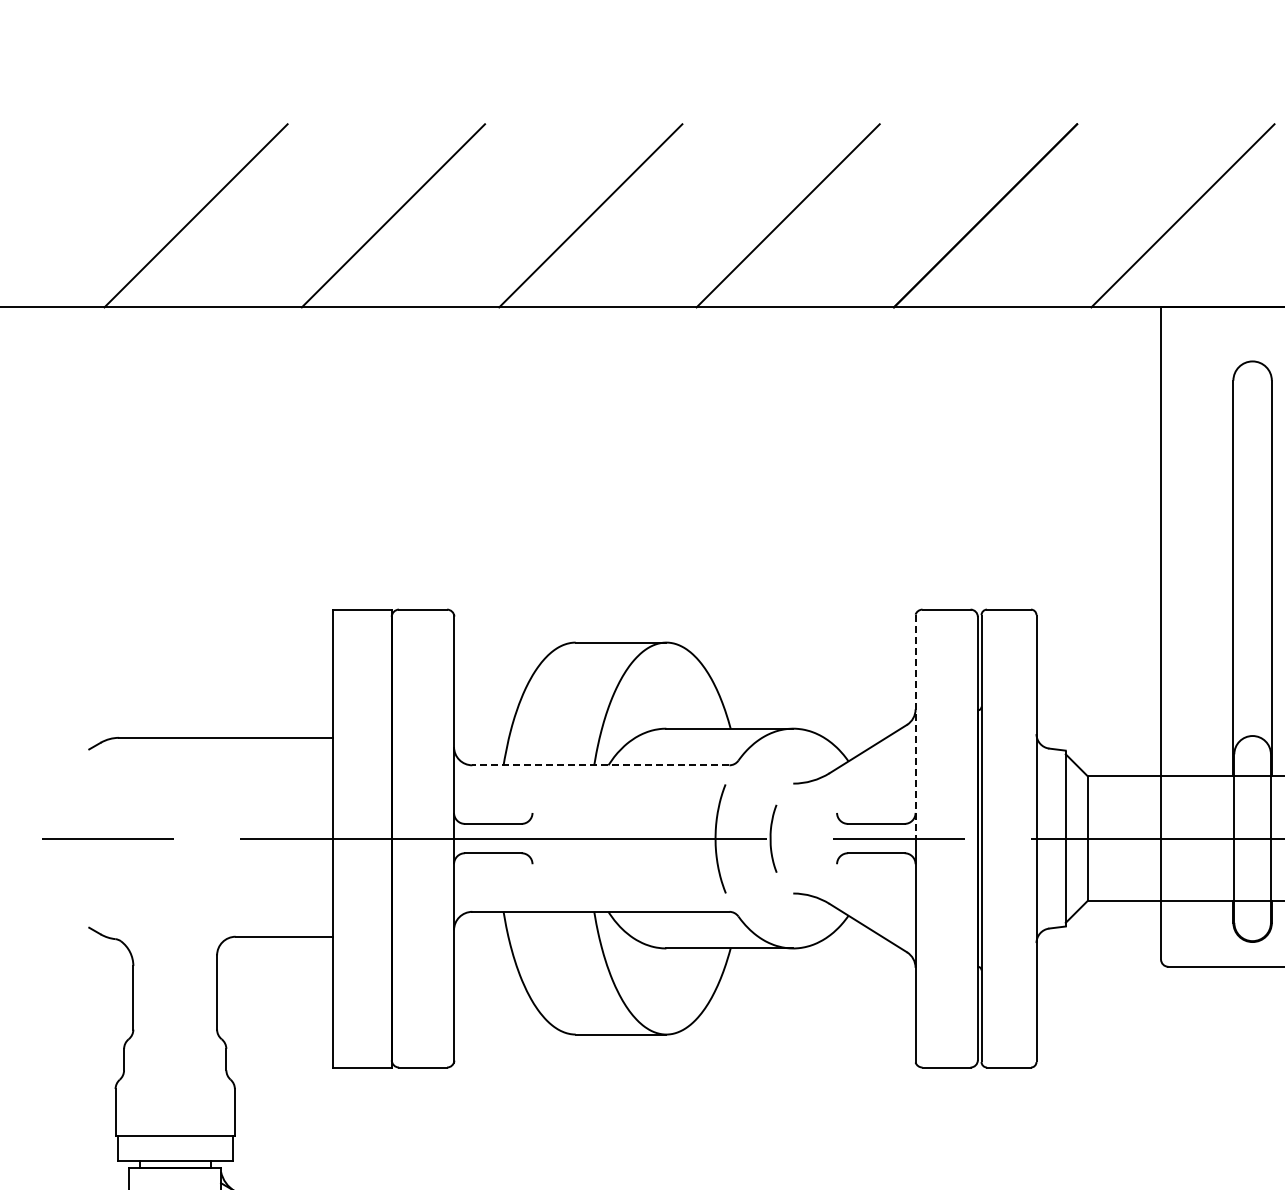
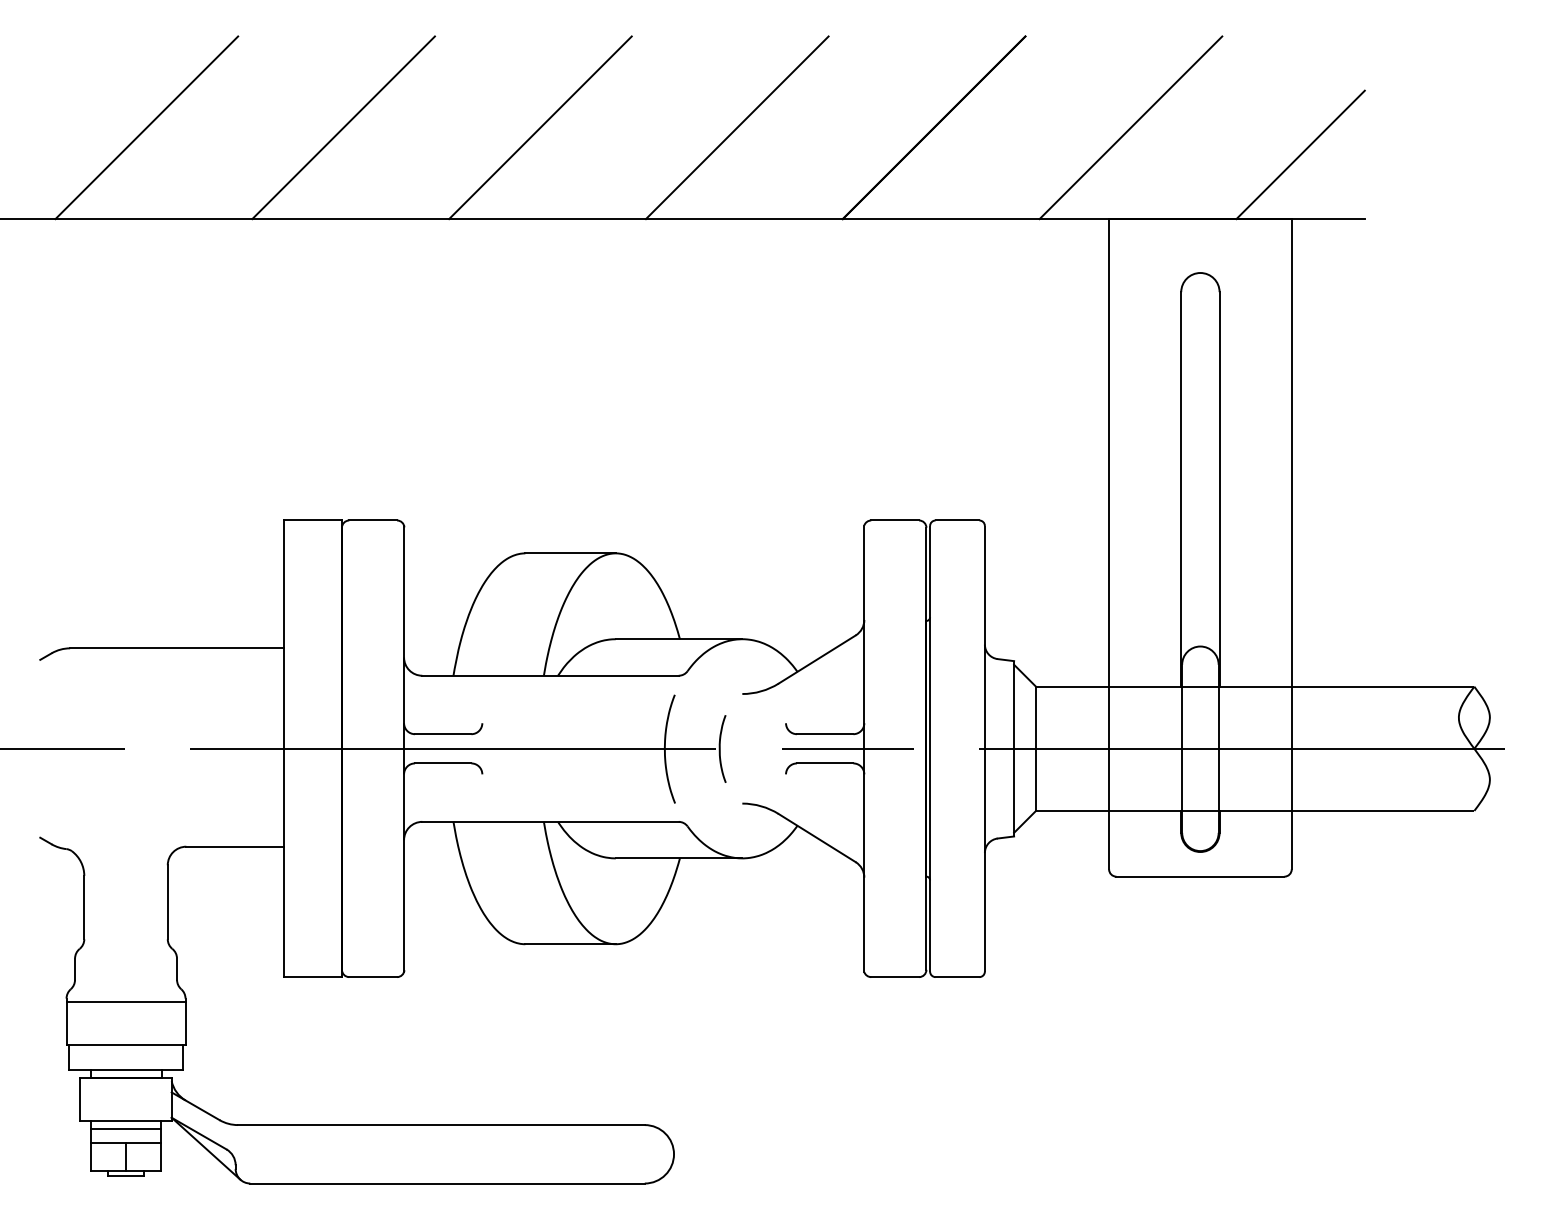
line: (915, 726) -> (864, 637), dashed -> solid
line: (600, 765) -> (550, 675), dashed -> solid
line: (174, 1091) -> (125, 1001), added

